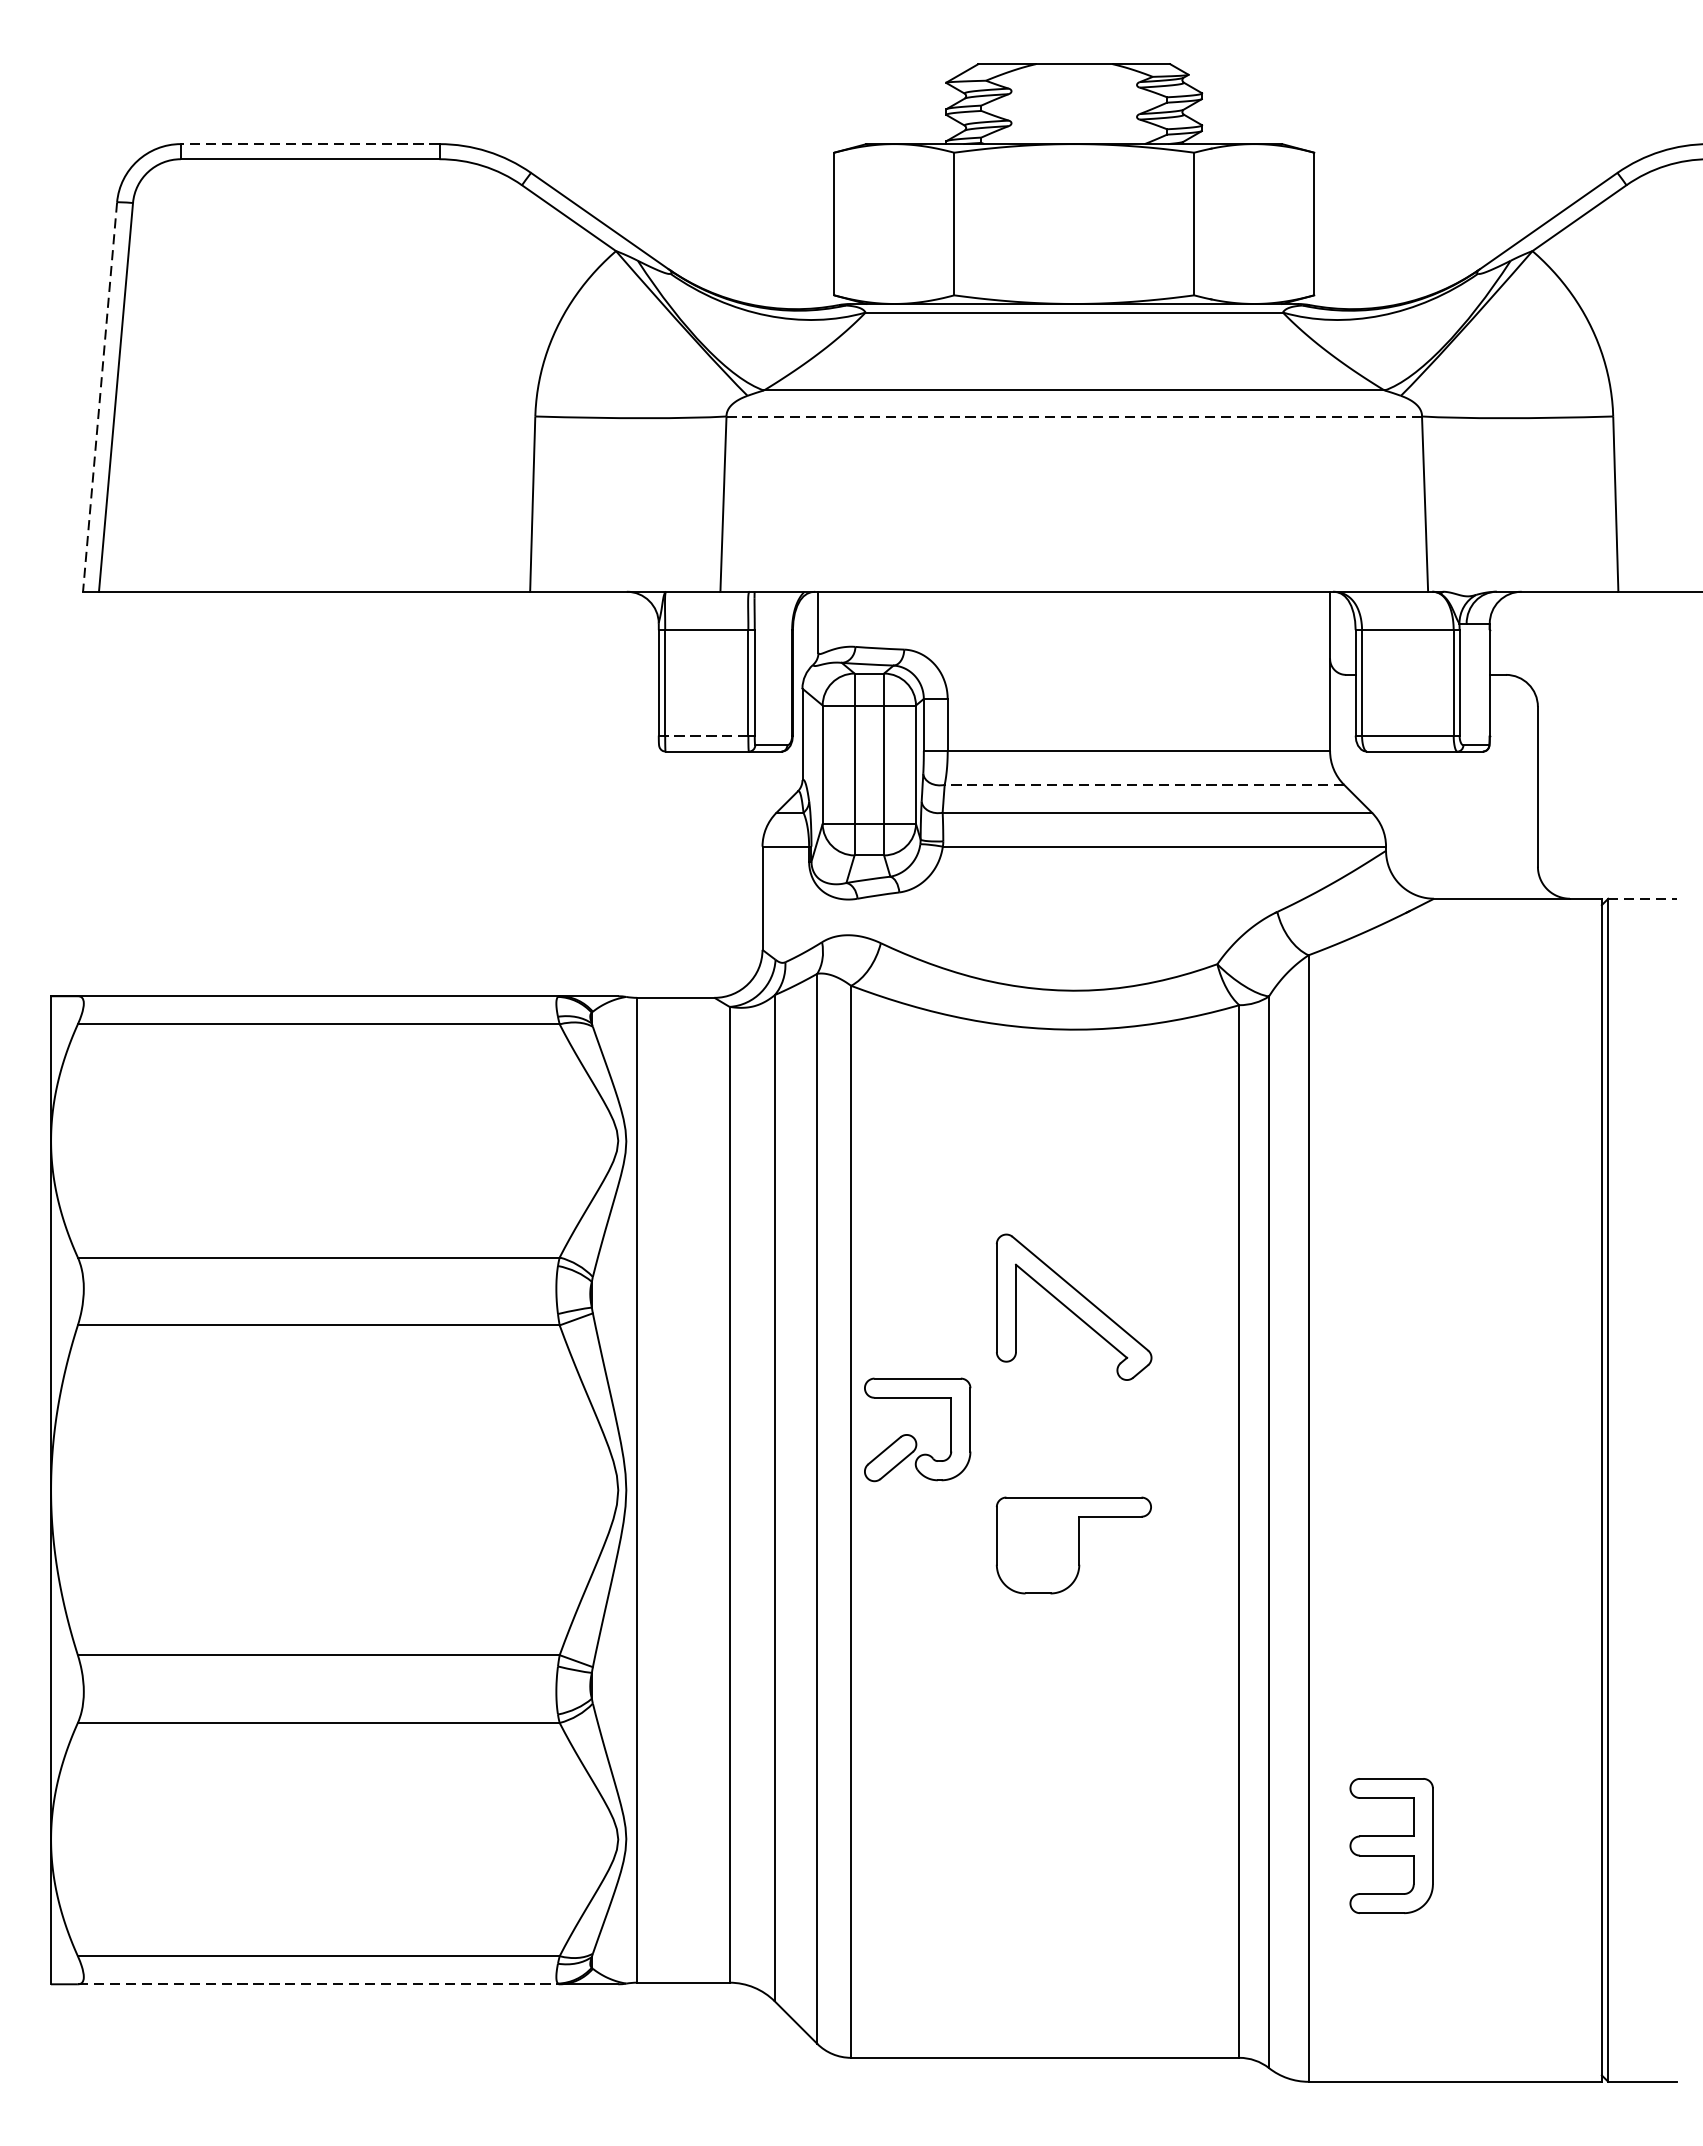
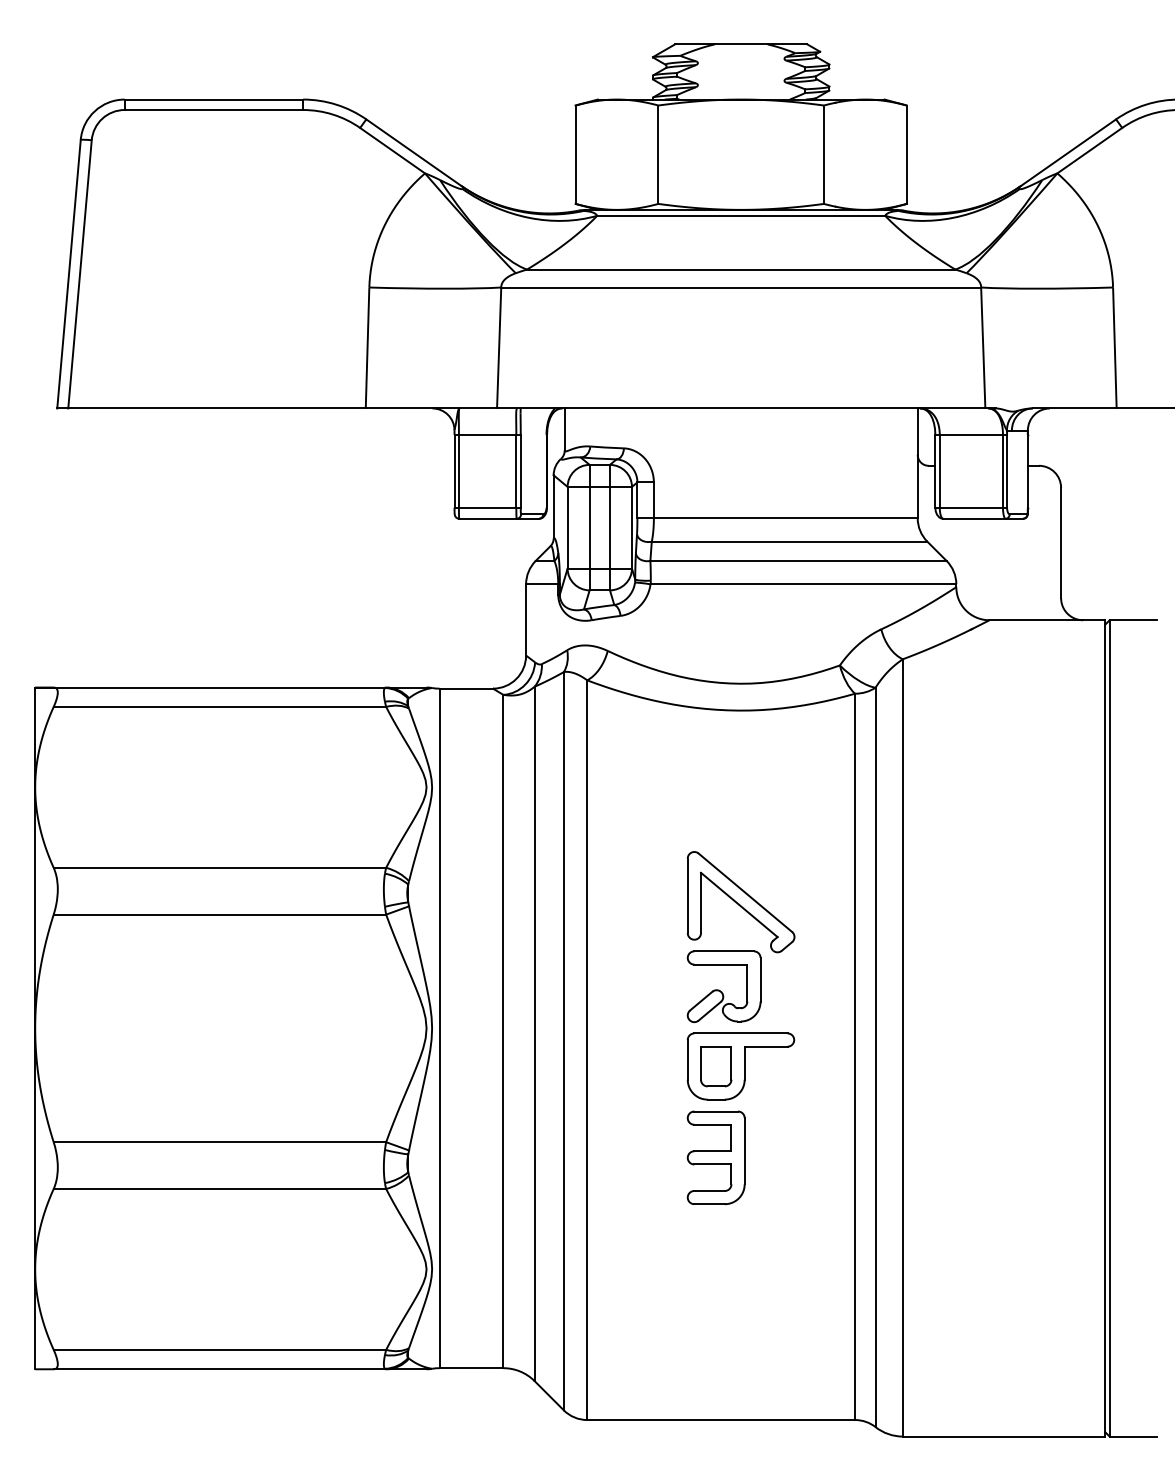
line: (309, 143) -> (213, 99), dashed -> solid
line: (100, 397) -> (69, 274), dashed -> solid
line: (1074, 416) -> (741, 287), dashed -> solid
line: (706, 735) -> (487, 507), dashed -> solid
line: (1144, 784) -> (789, 541), dashed -> solid
line: (1642, 899) -> (1133, 620), dashed -> solid
part: (916, 1429) -> (723, 986), moved
part: (1038, 1545) -> (716, 1066), added
part: (1390, 1845) -> (715, 1157), moved
line: (319, 1984) -> (220, 1369), dashed -> solid

